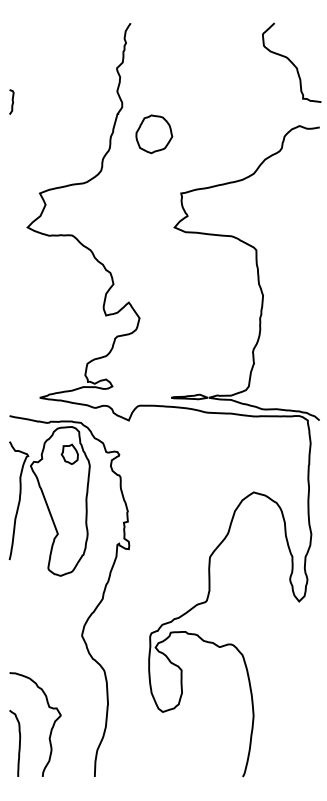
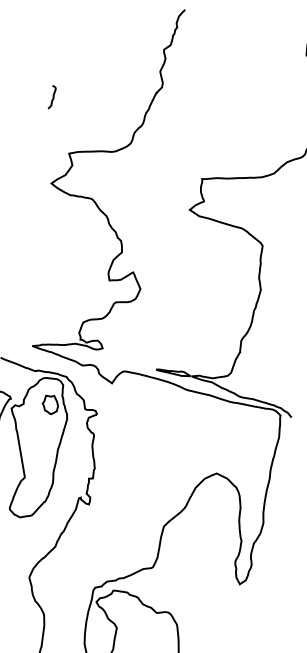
curve: (11, 100) -> (52, 95), moved
part: (154, 134) -> (187, 118), removed

